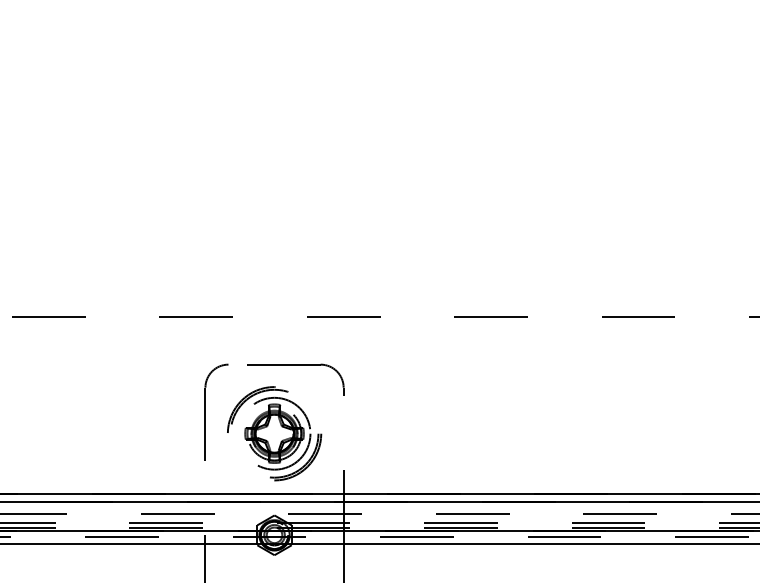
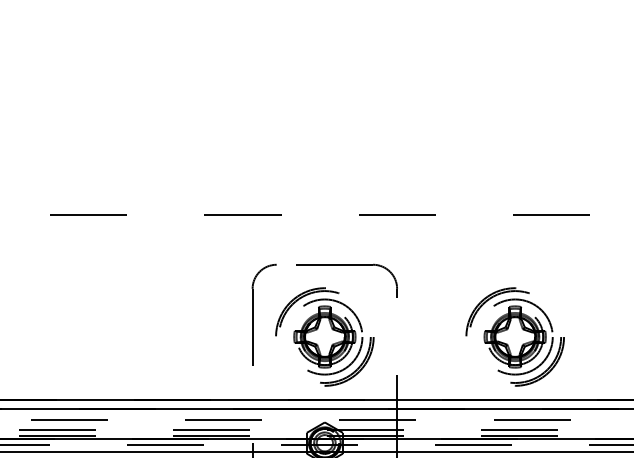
part: (456, 433) -> (515, 336), added

